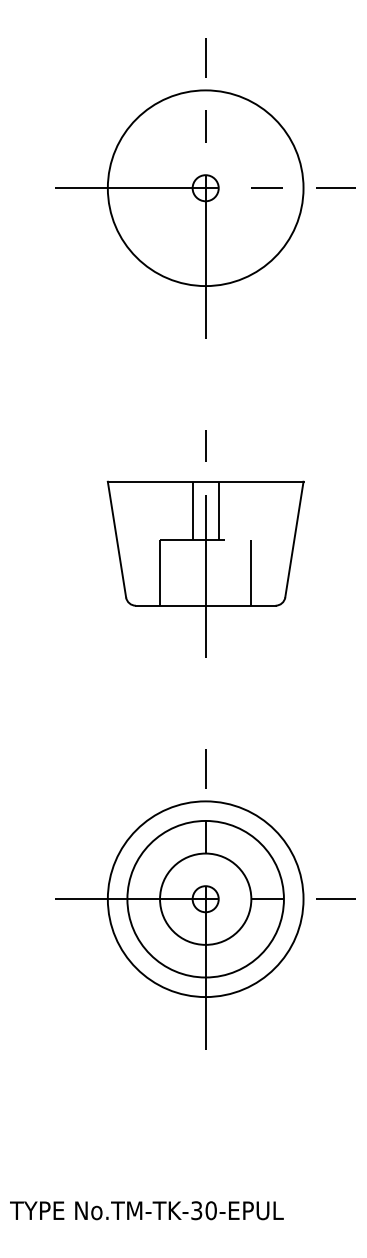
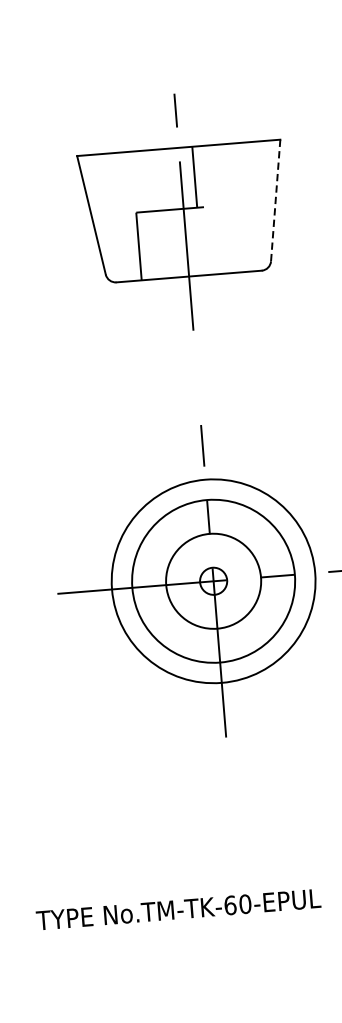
line: (192, 510) -> (167, 178), removed
line: (294, 539) -> (275, 200), solid -> dashed
line: (251, 572) -> (233, 238), removed
text: (196, 1210) -> (230, 905), No.TM-TK-30-EPUL -> No.TM-TK-60-EPUL

